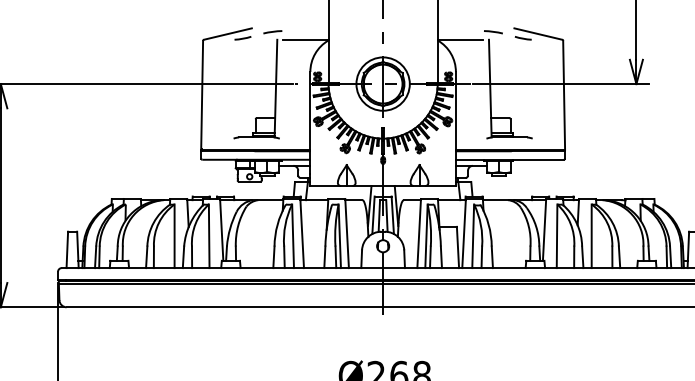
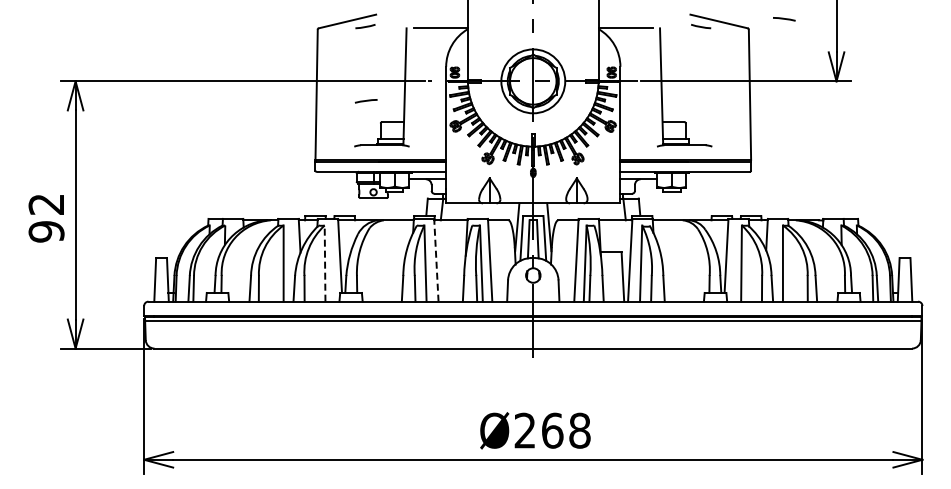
line: (272, 32) -> (365, 101), moved
line: (493, 32) -> (784, 19), moved
line: (302, 232) -> (436, 259), solid -> dashed
line: (209, 236) -> (325, 263), solid -> dashed

